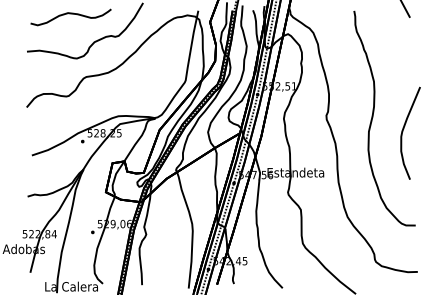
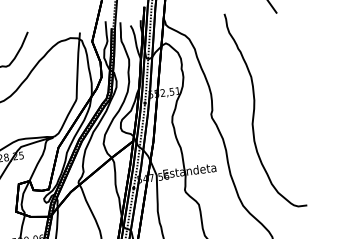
curve: (403, 131) -> (284, 119), removed

